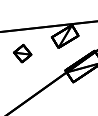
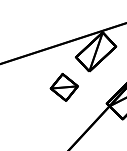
part: (22, 53) -> (63, 87), moved

